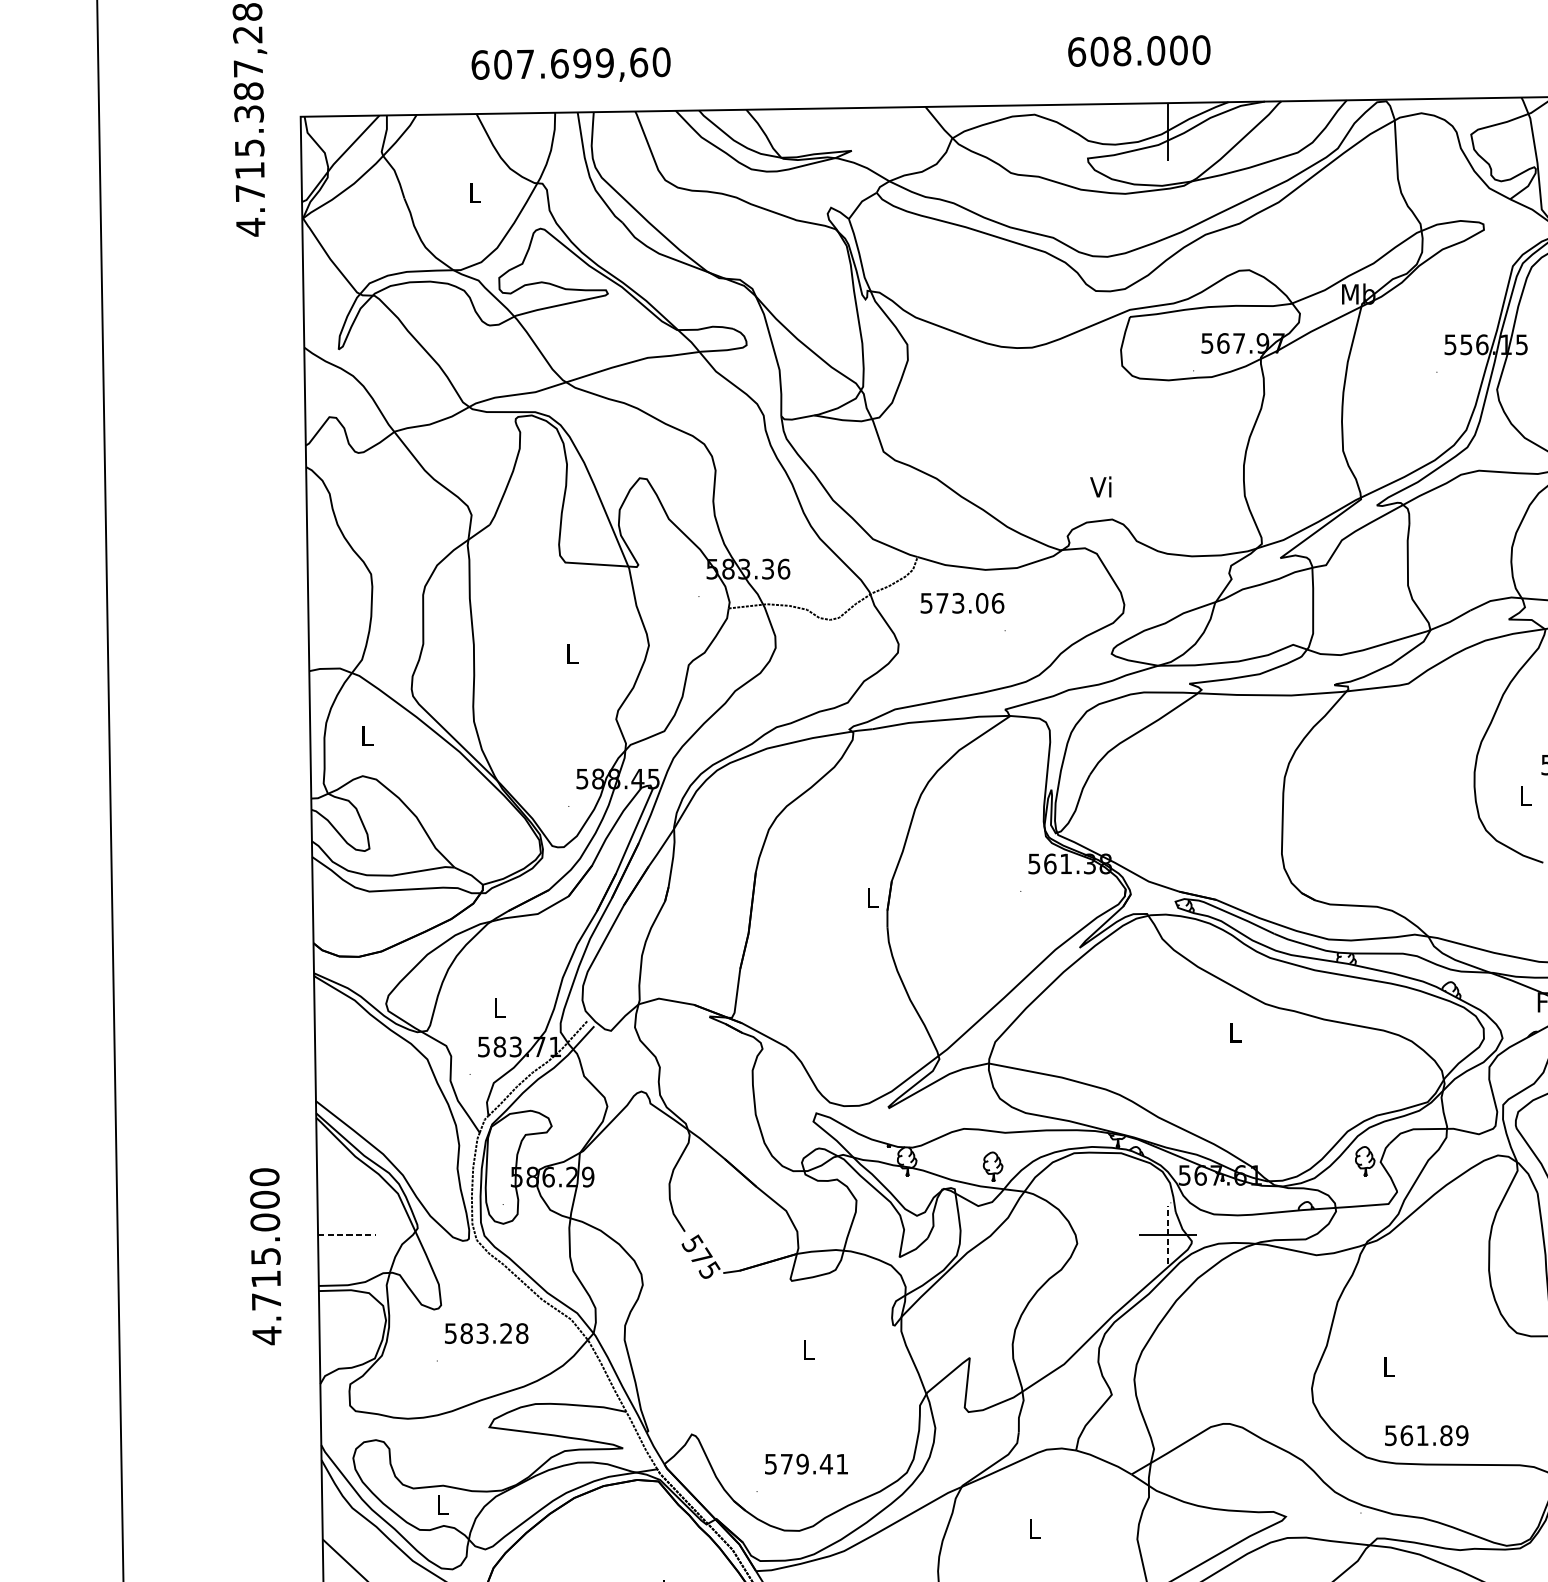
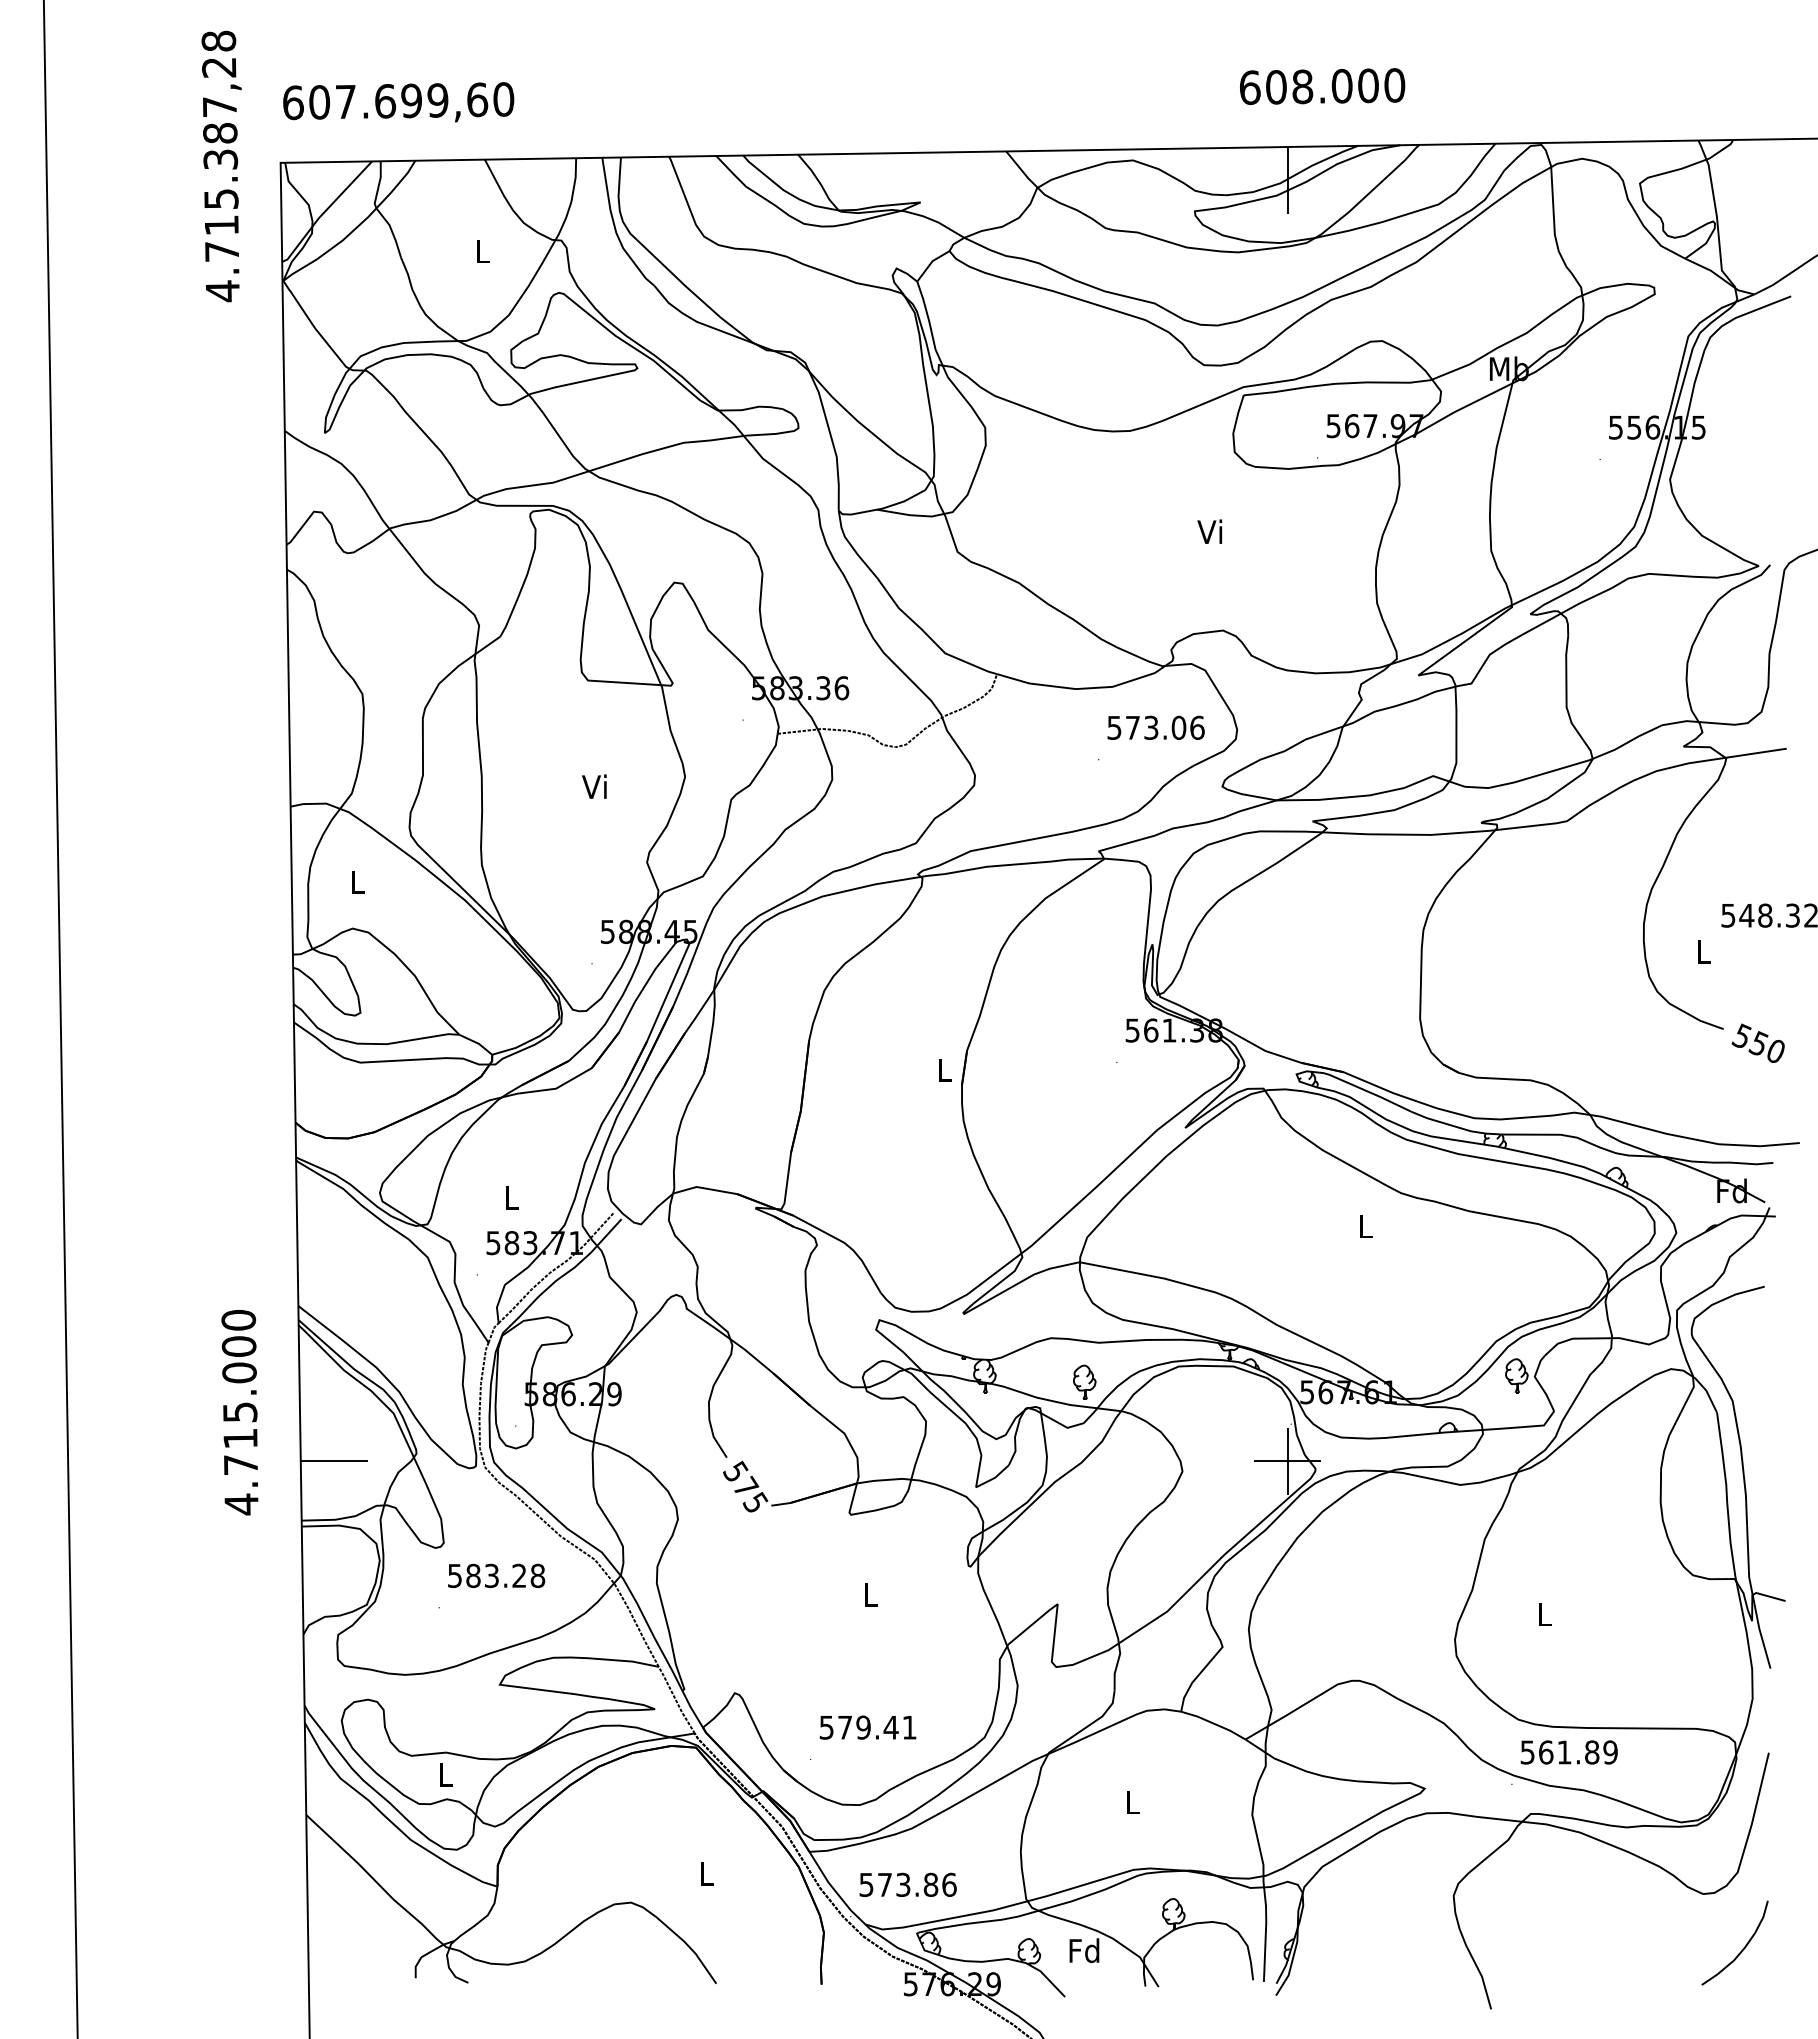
text: (1139, 51) -> (1322, 86), moved
text: (570, 64) -> (398, 102), moved
text: (1100, 486) -> (1209, 531), moved
text: (961, 602) -> (1155, 727), moved
text: (570, 653) -> (594, 786), L -> Vi
line: (347, 1235) -> (334, 1461), dashed -> solid
line: (1167, 1235) -> (1287, 1461), dashed -> solid
text: (265, 1256) -> (239, 1412), moved
text: (1426, 1435) -> (1568, 1752), moved

